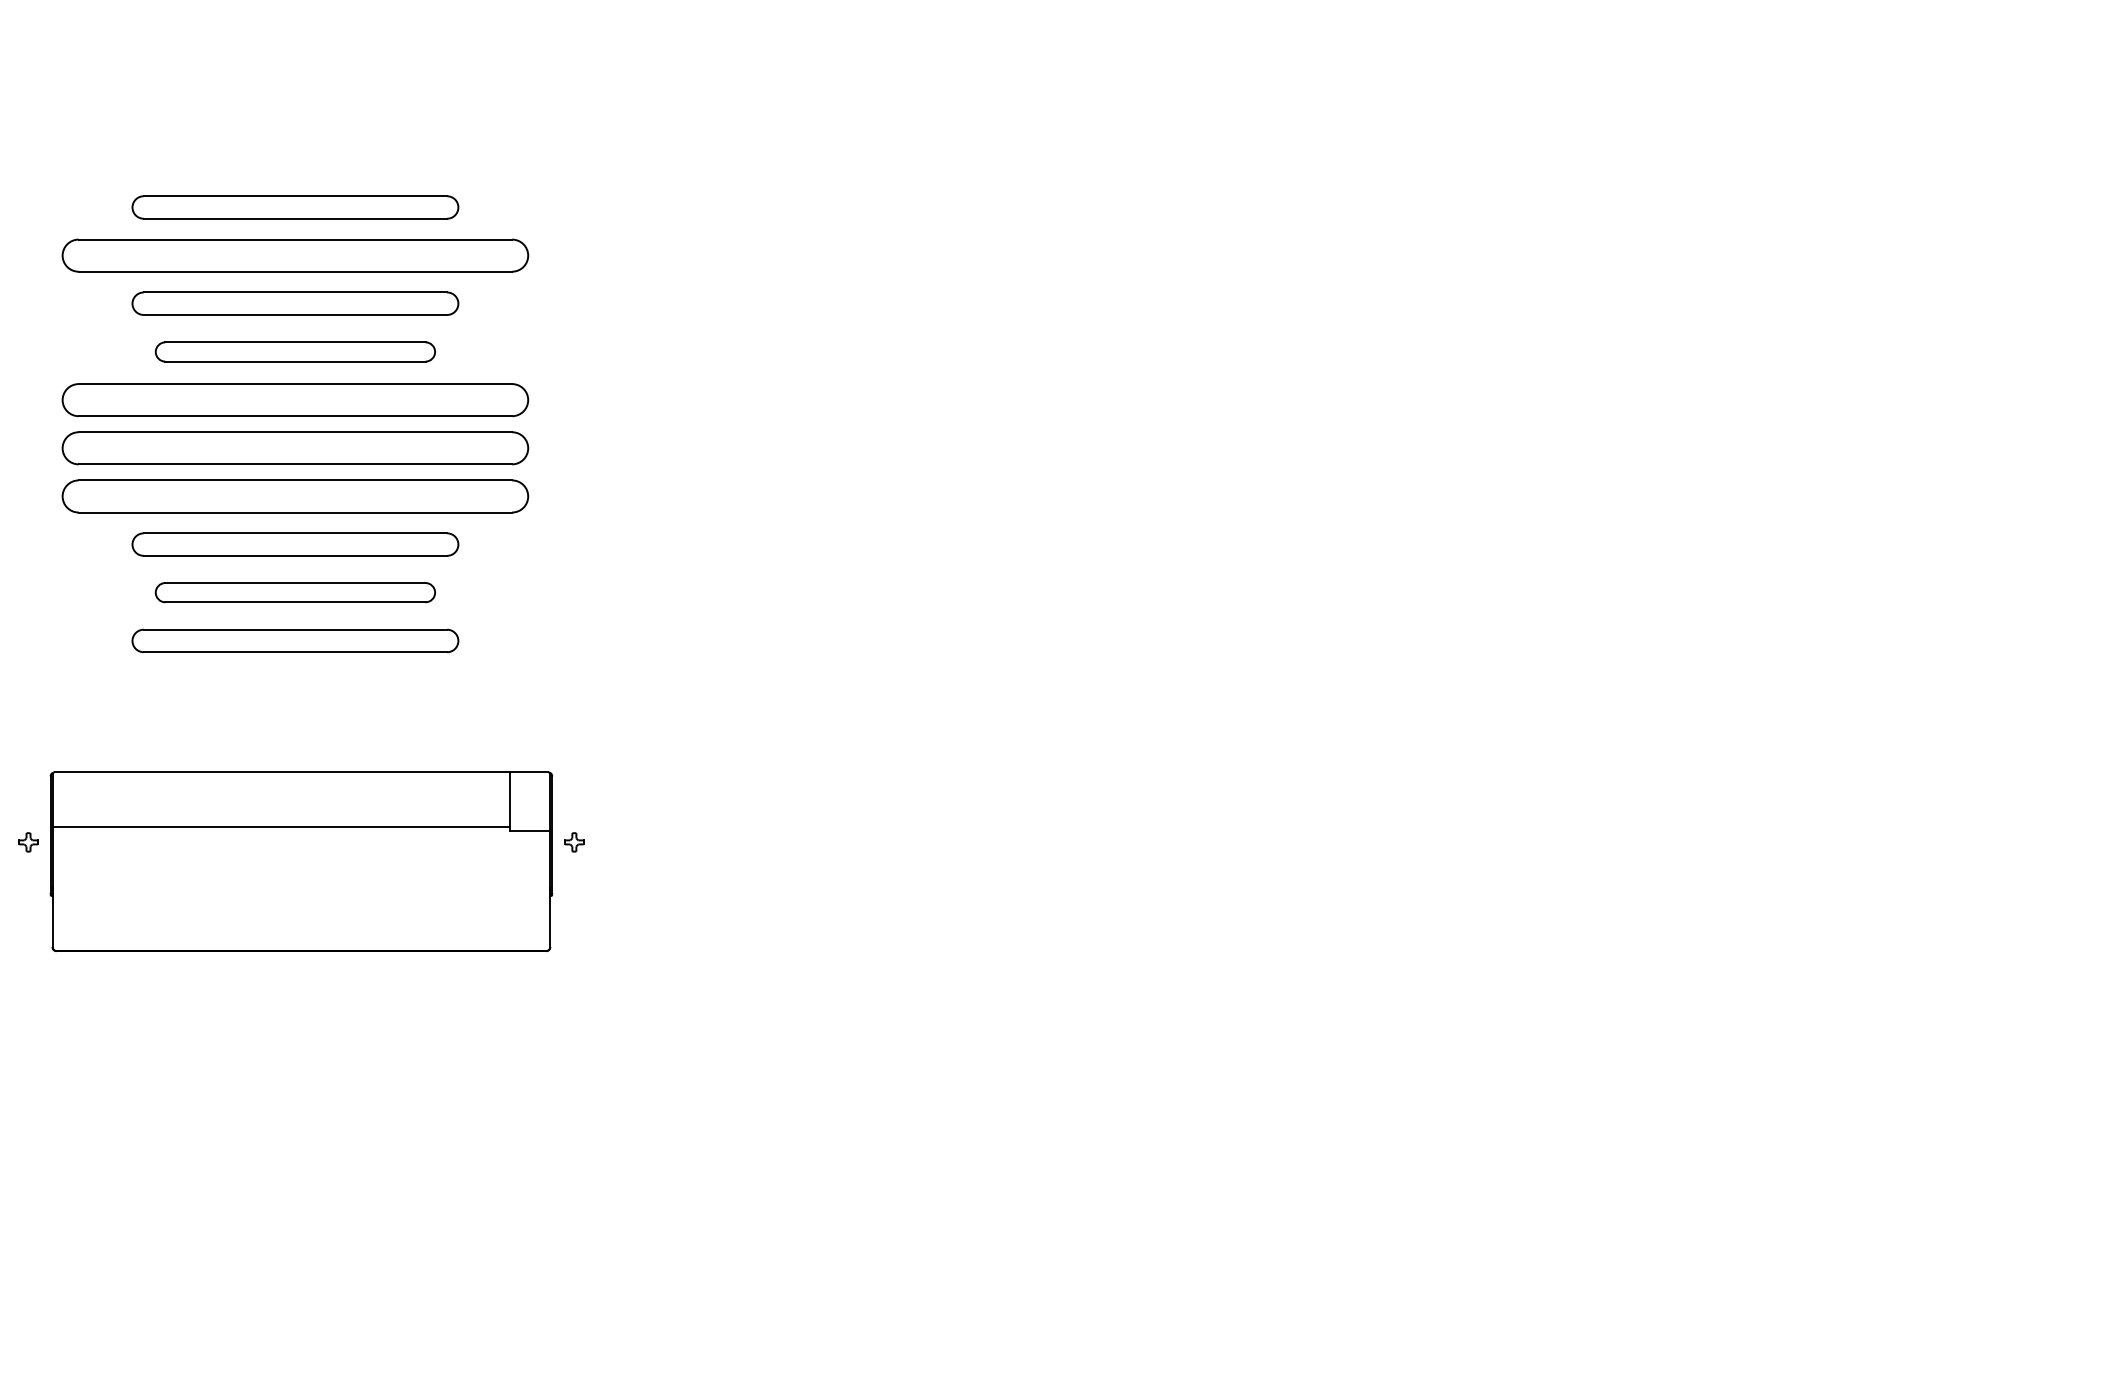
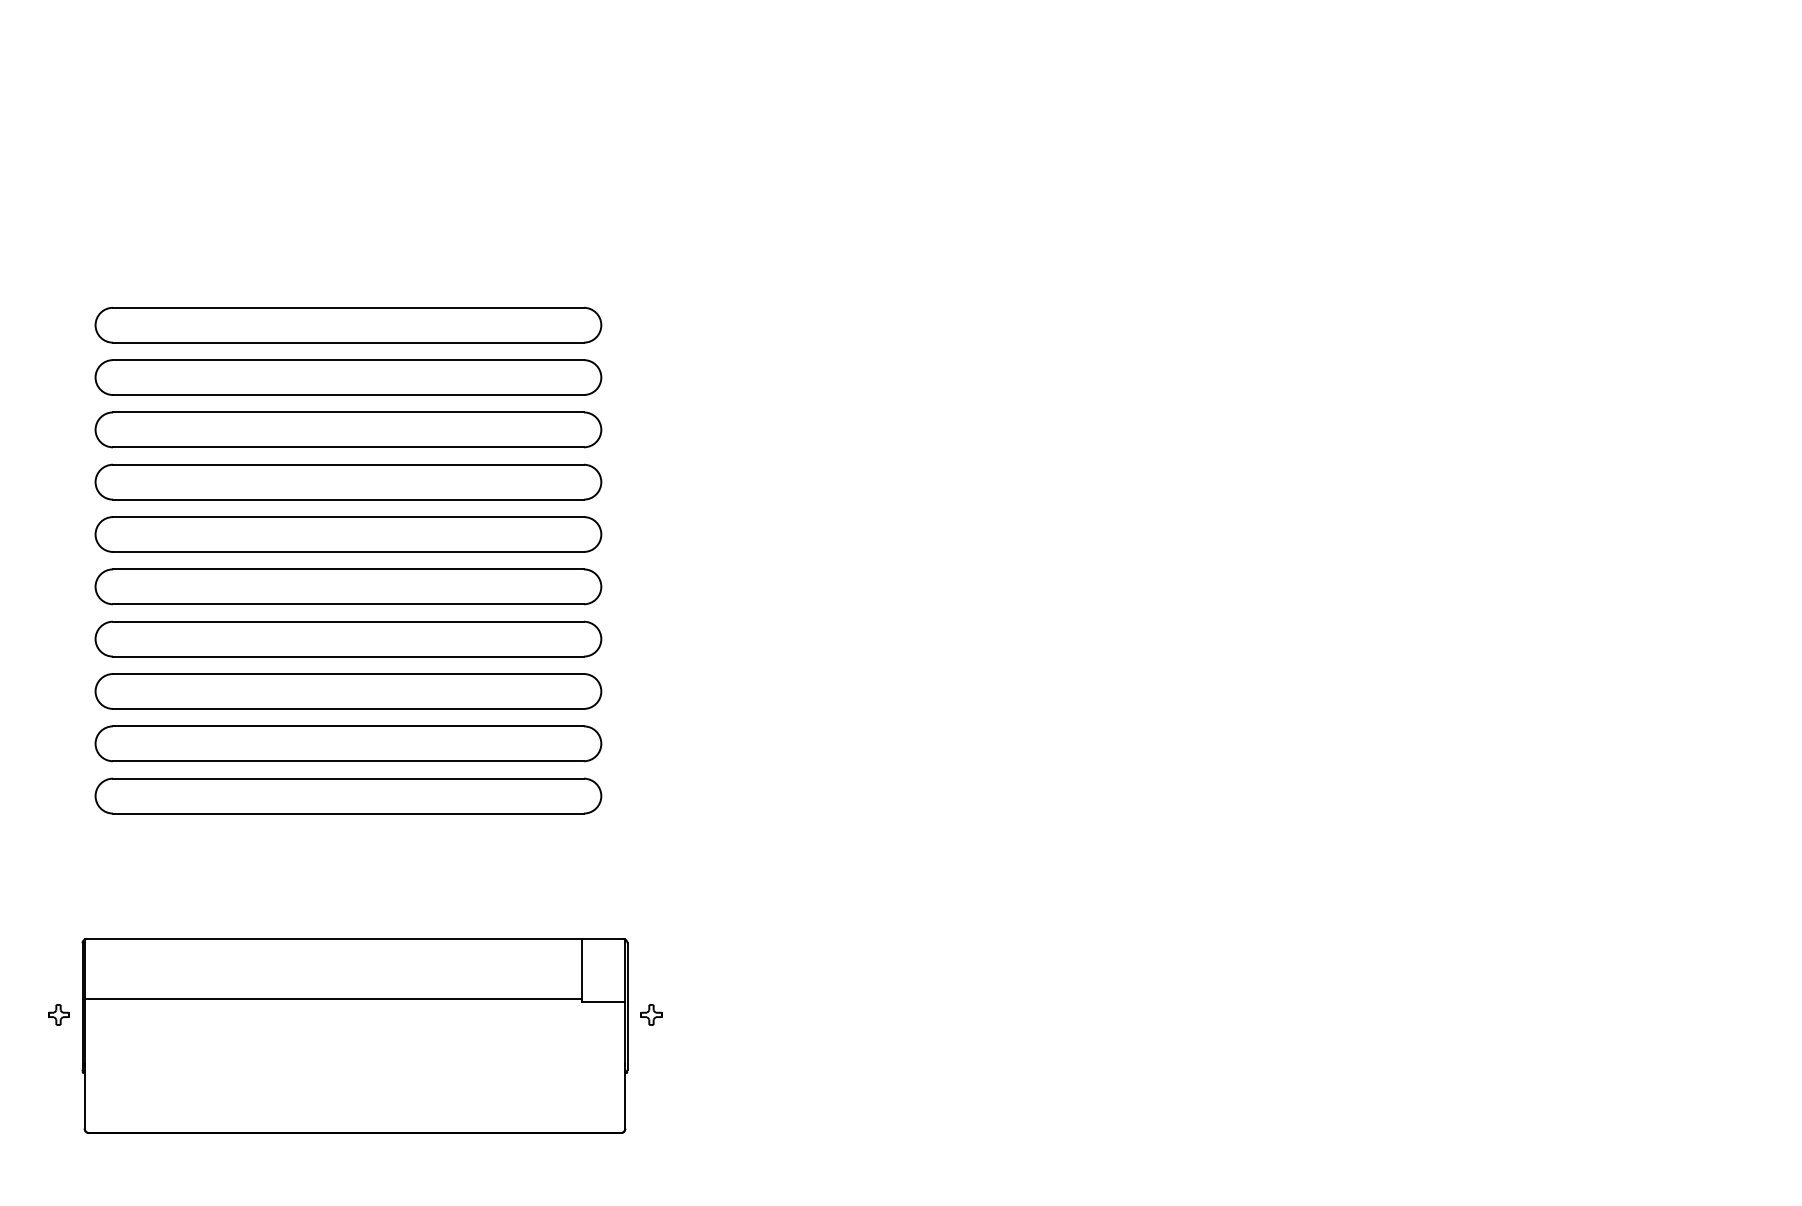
part: (295, 207) -> (348, 325), size x1.43
part: (295, 303) -> (348, 429), size x1.43
part: (295, 351) -> (348, 481), size x1.67
part: (295, 544) -> (348, 691), size x1.43
part: (295, 592) -> (348, 743), size x1.67
part: (295, 640) -> (348, 795), size x1.43

